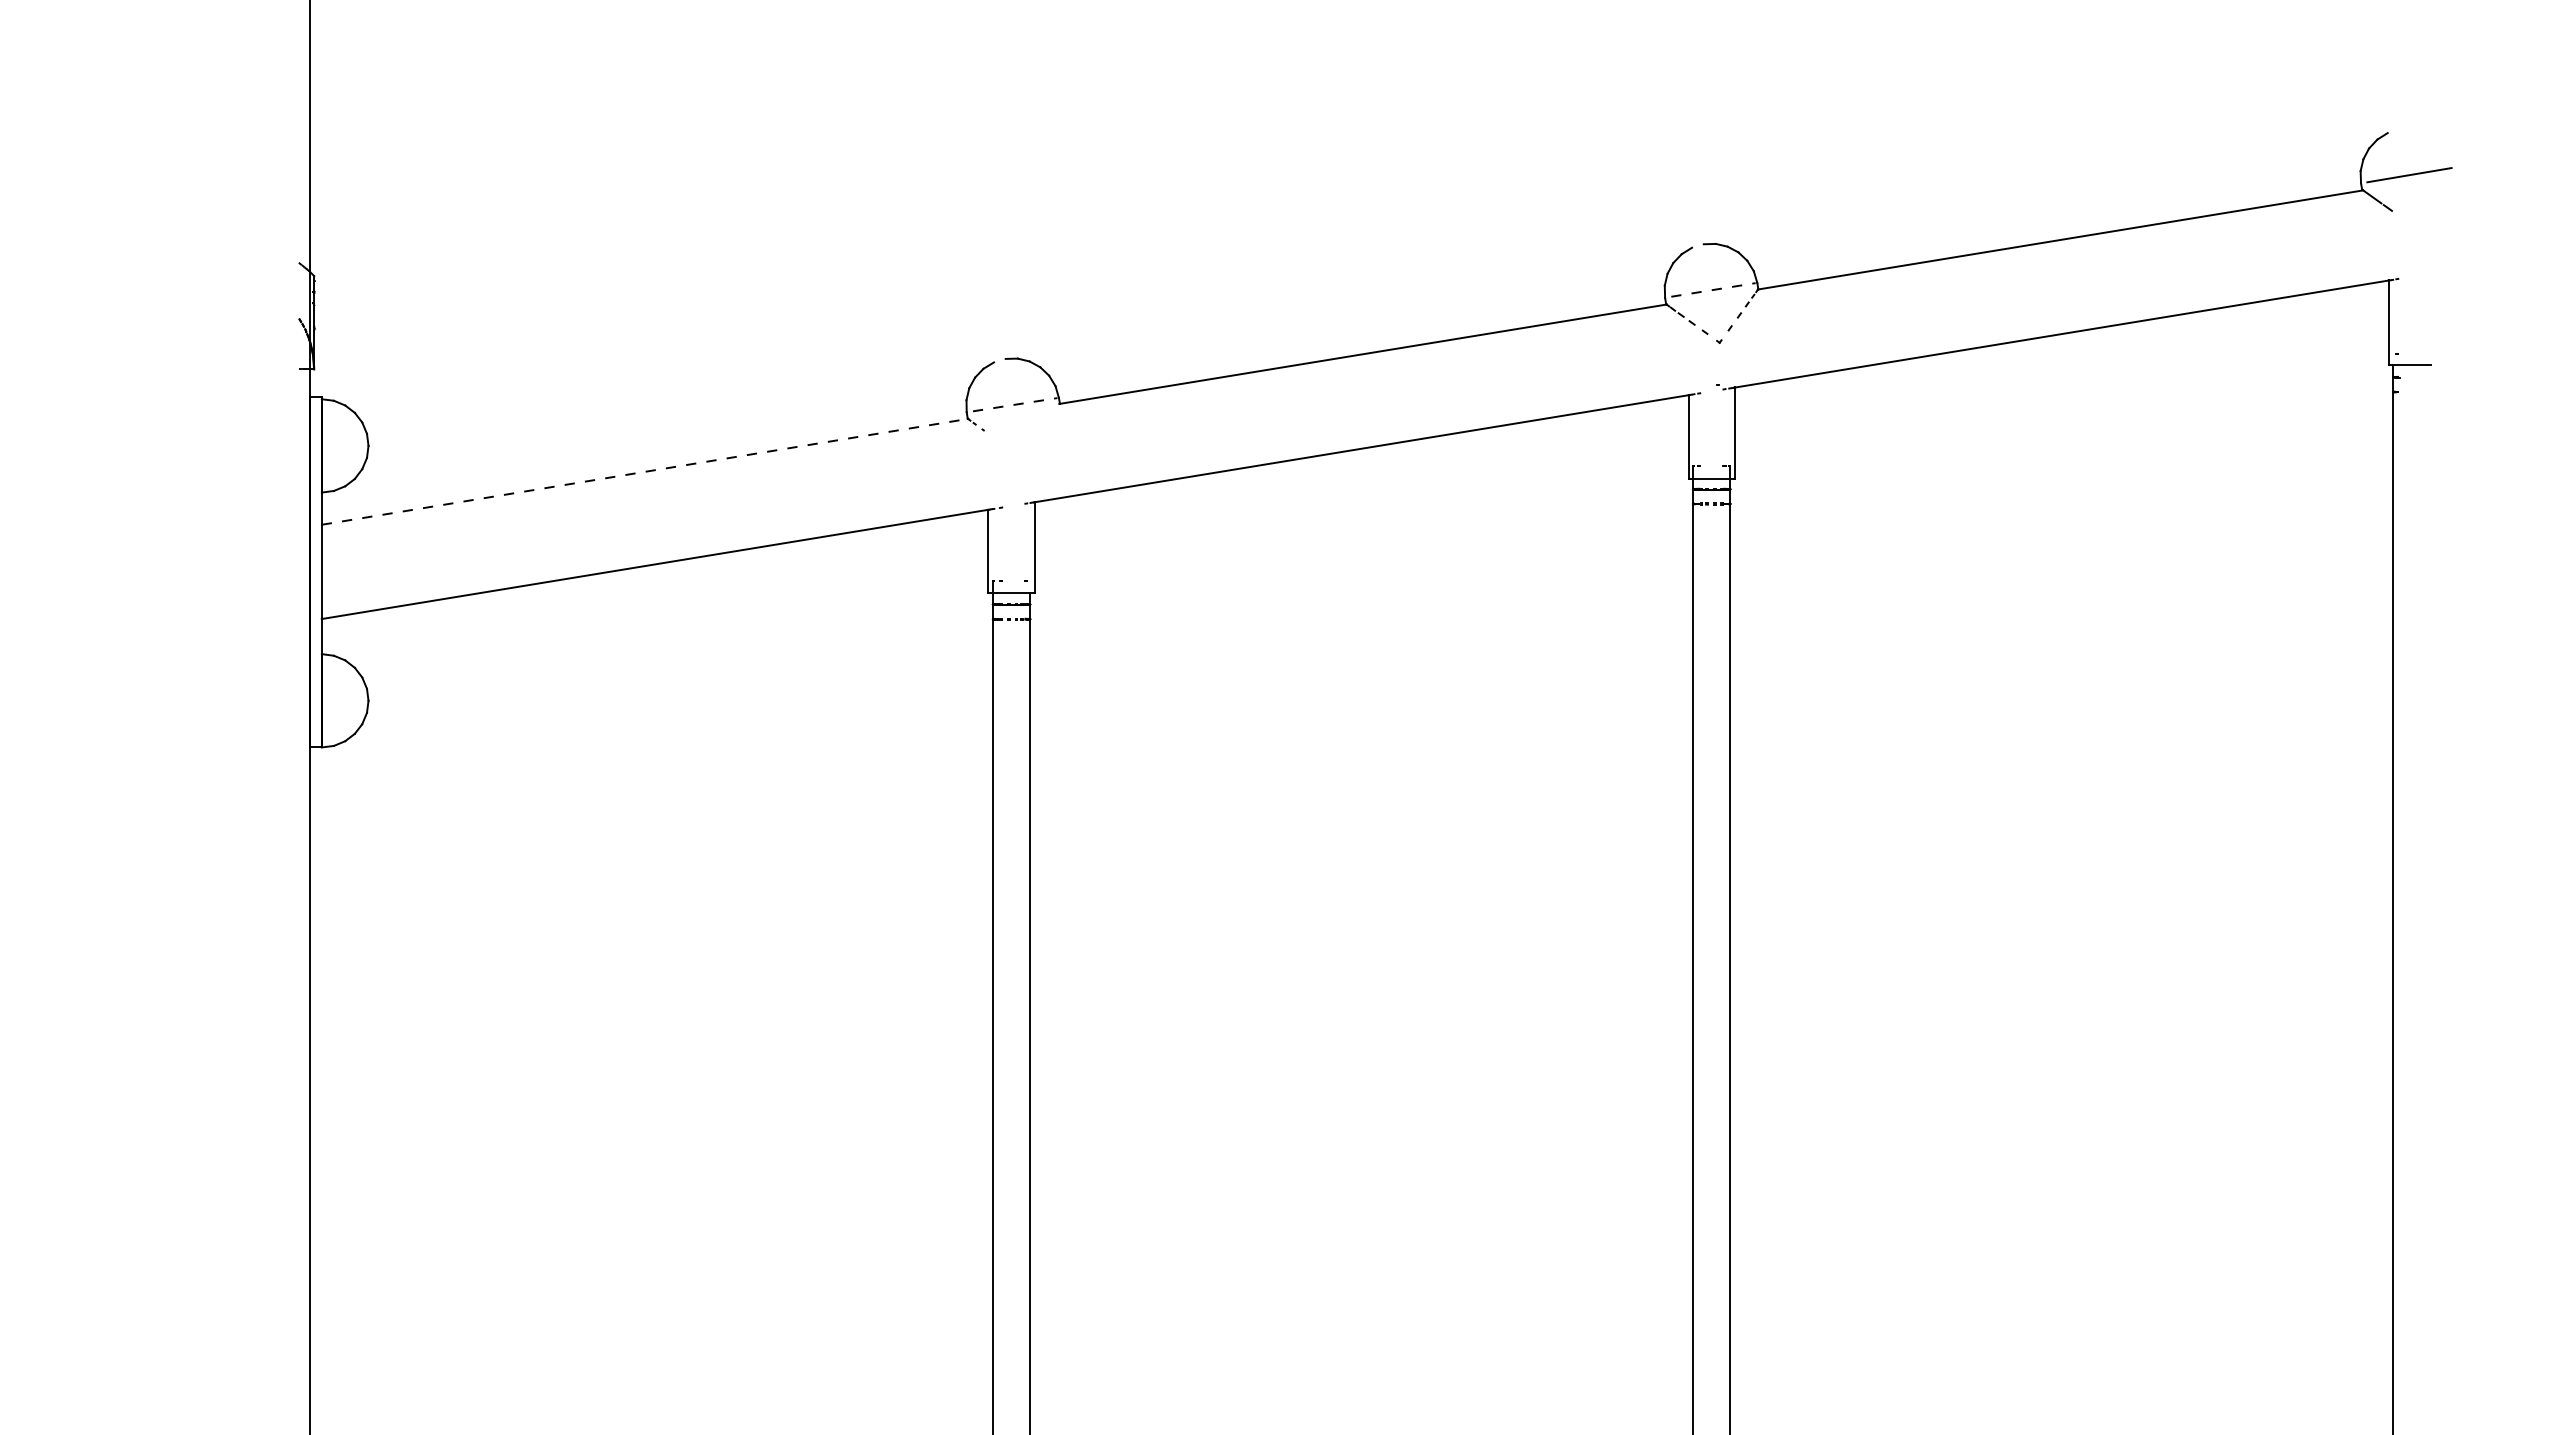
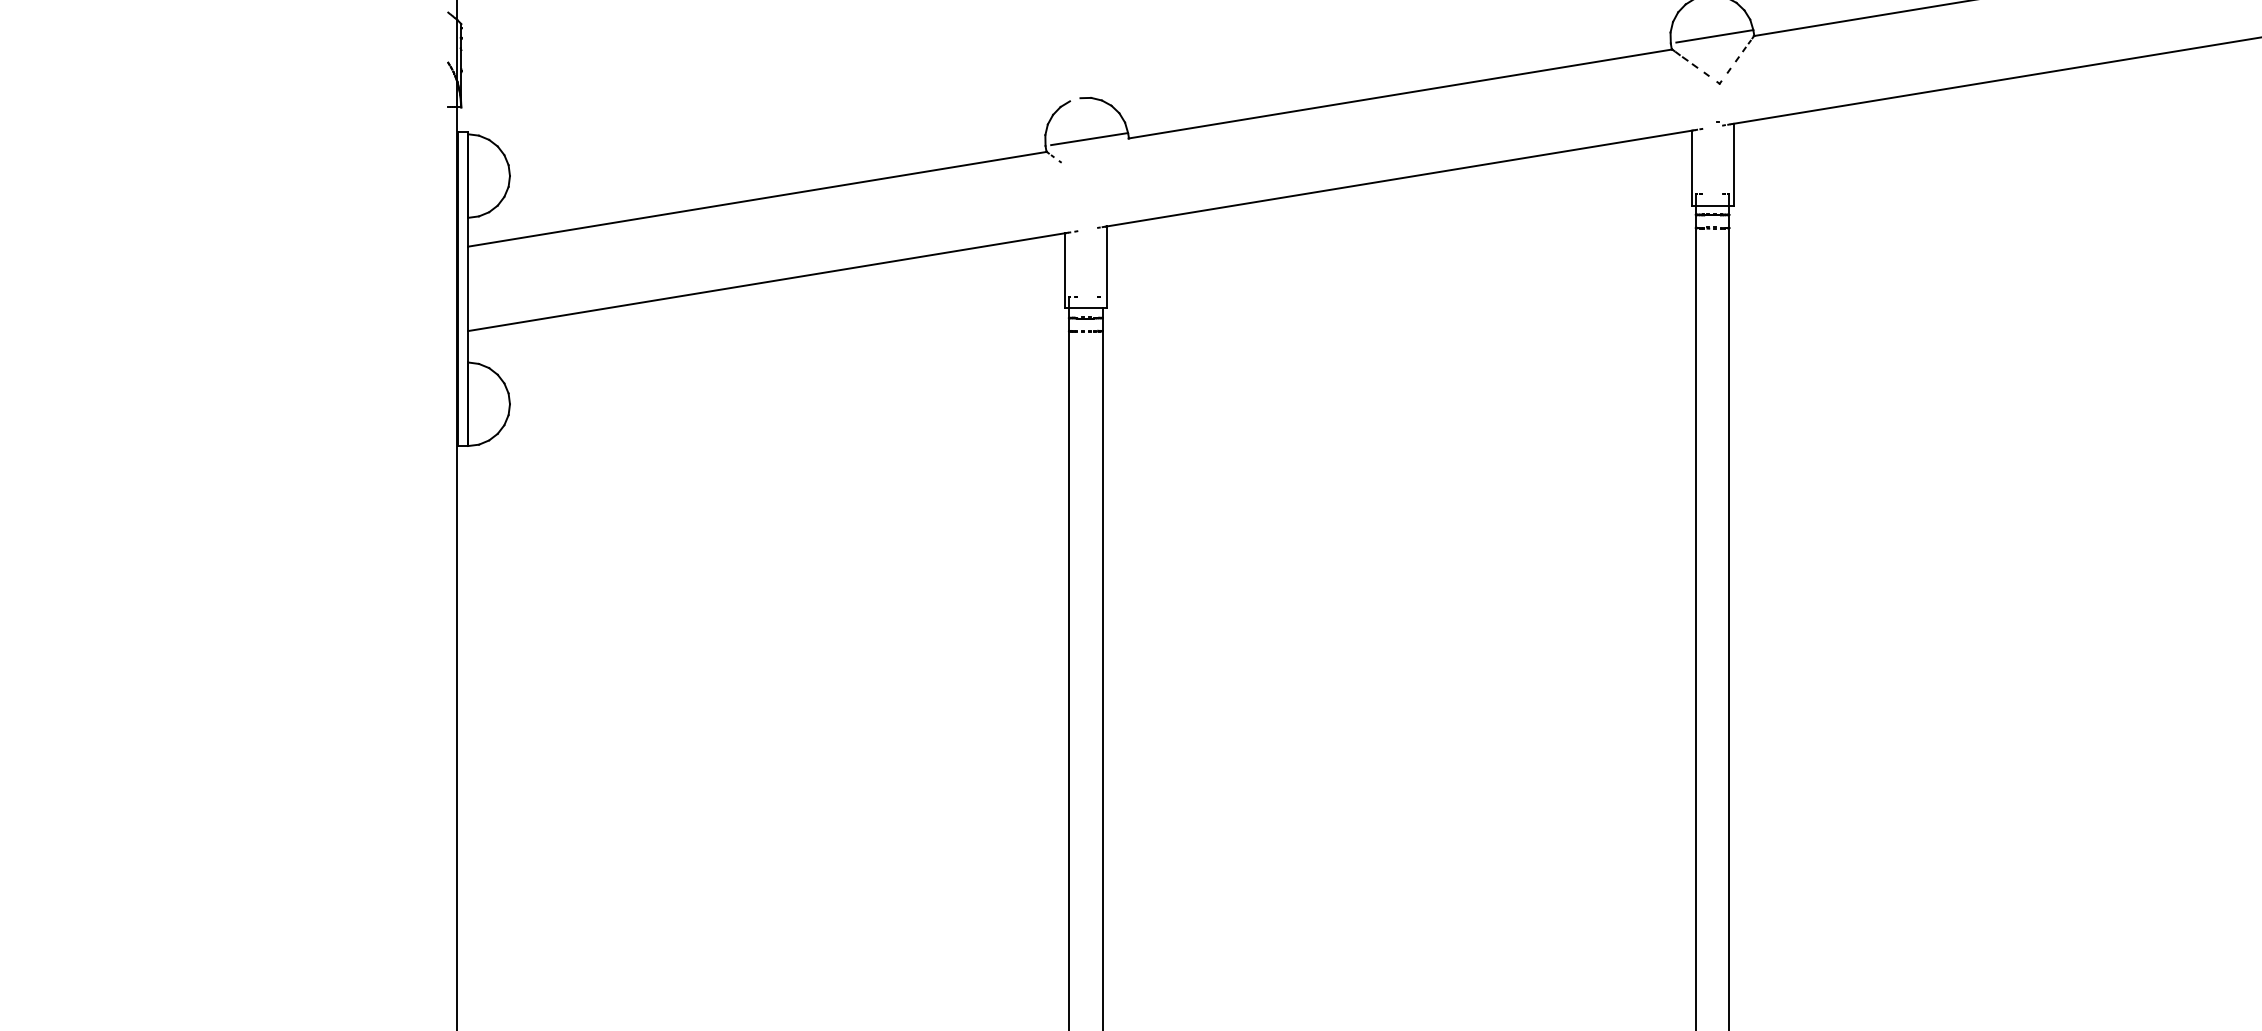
line: (1713, 289) -> (1714, 36), dashed -> solid
line: (1015, 404) -> (1089, 138), dashed -> solid
line: (645, 471) -> (757, 198), dashed -> solid

